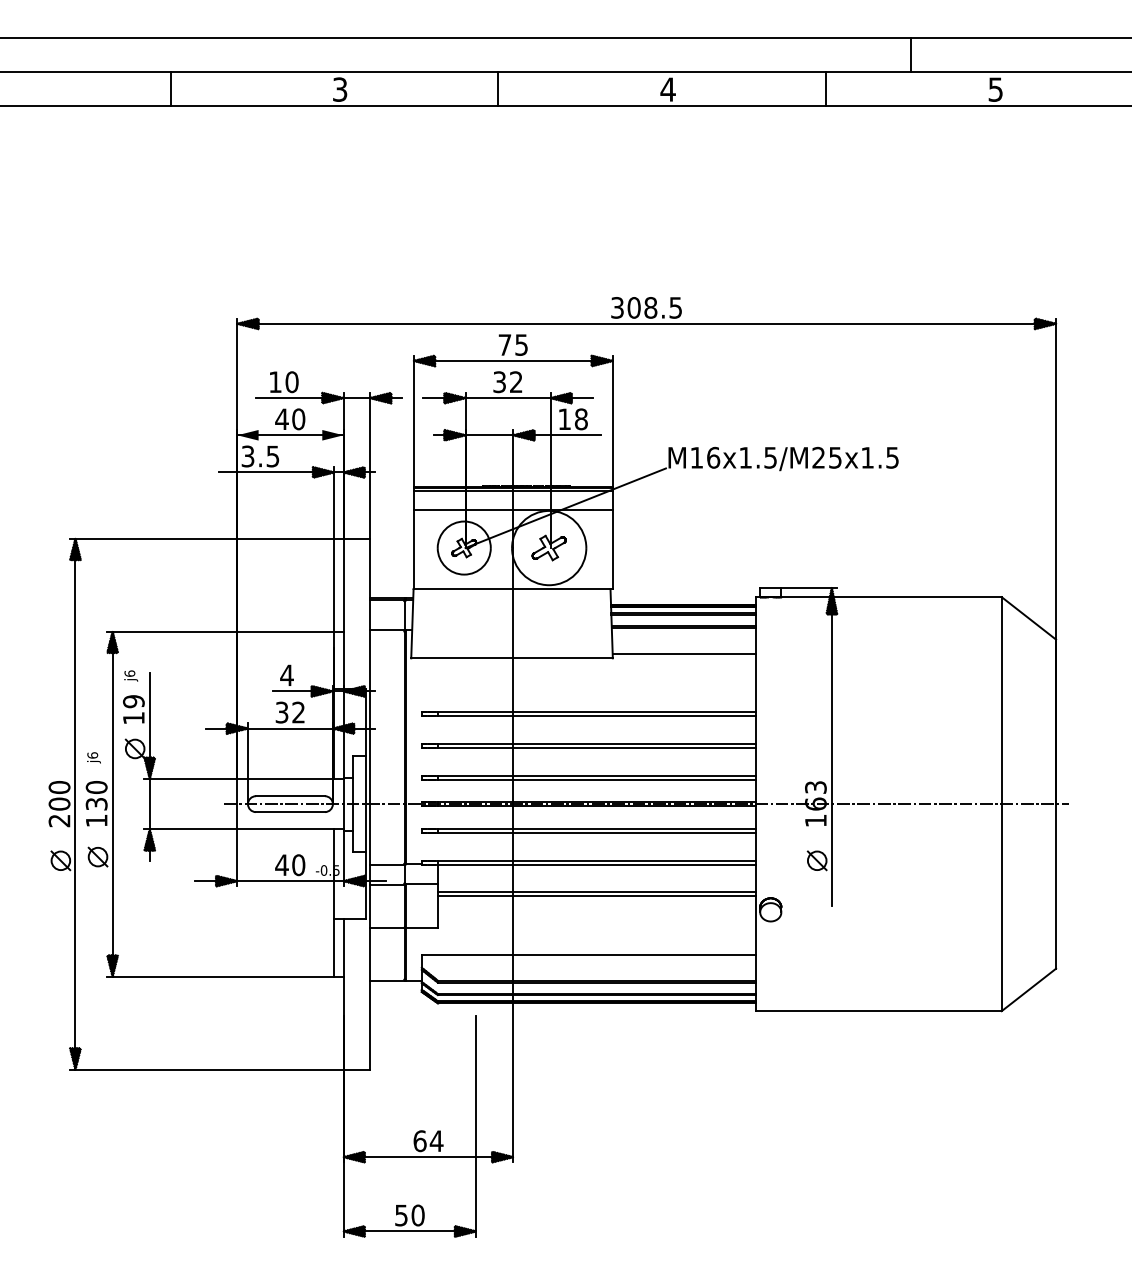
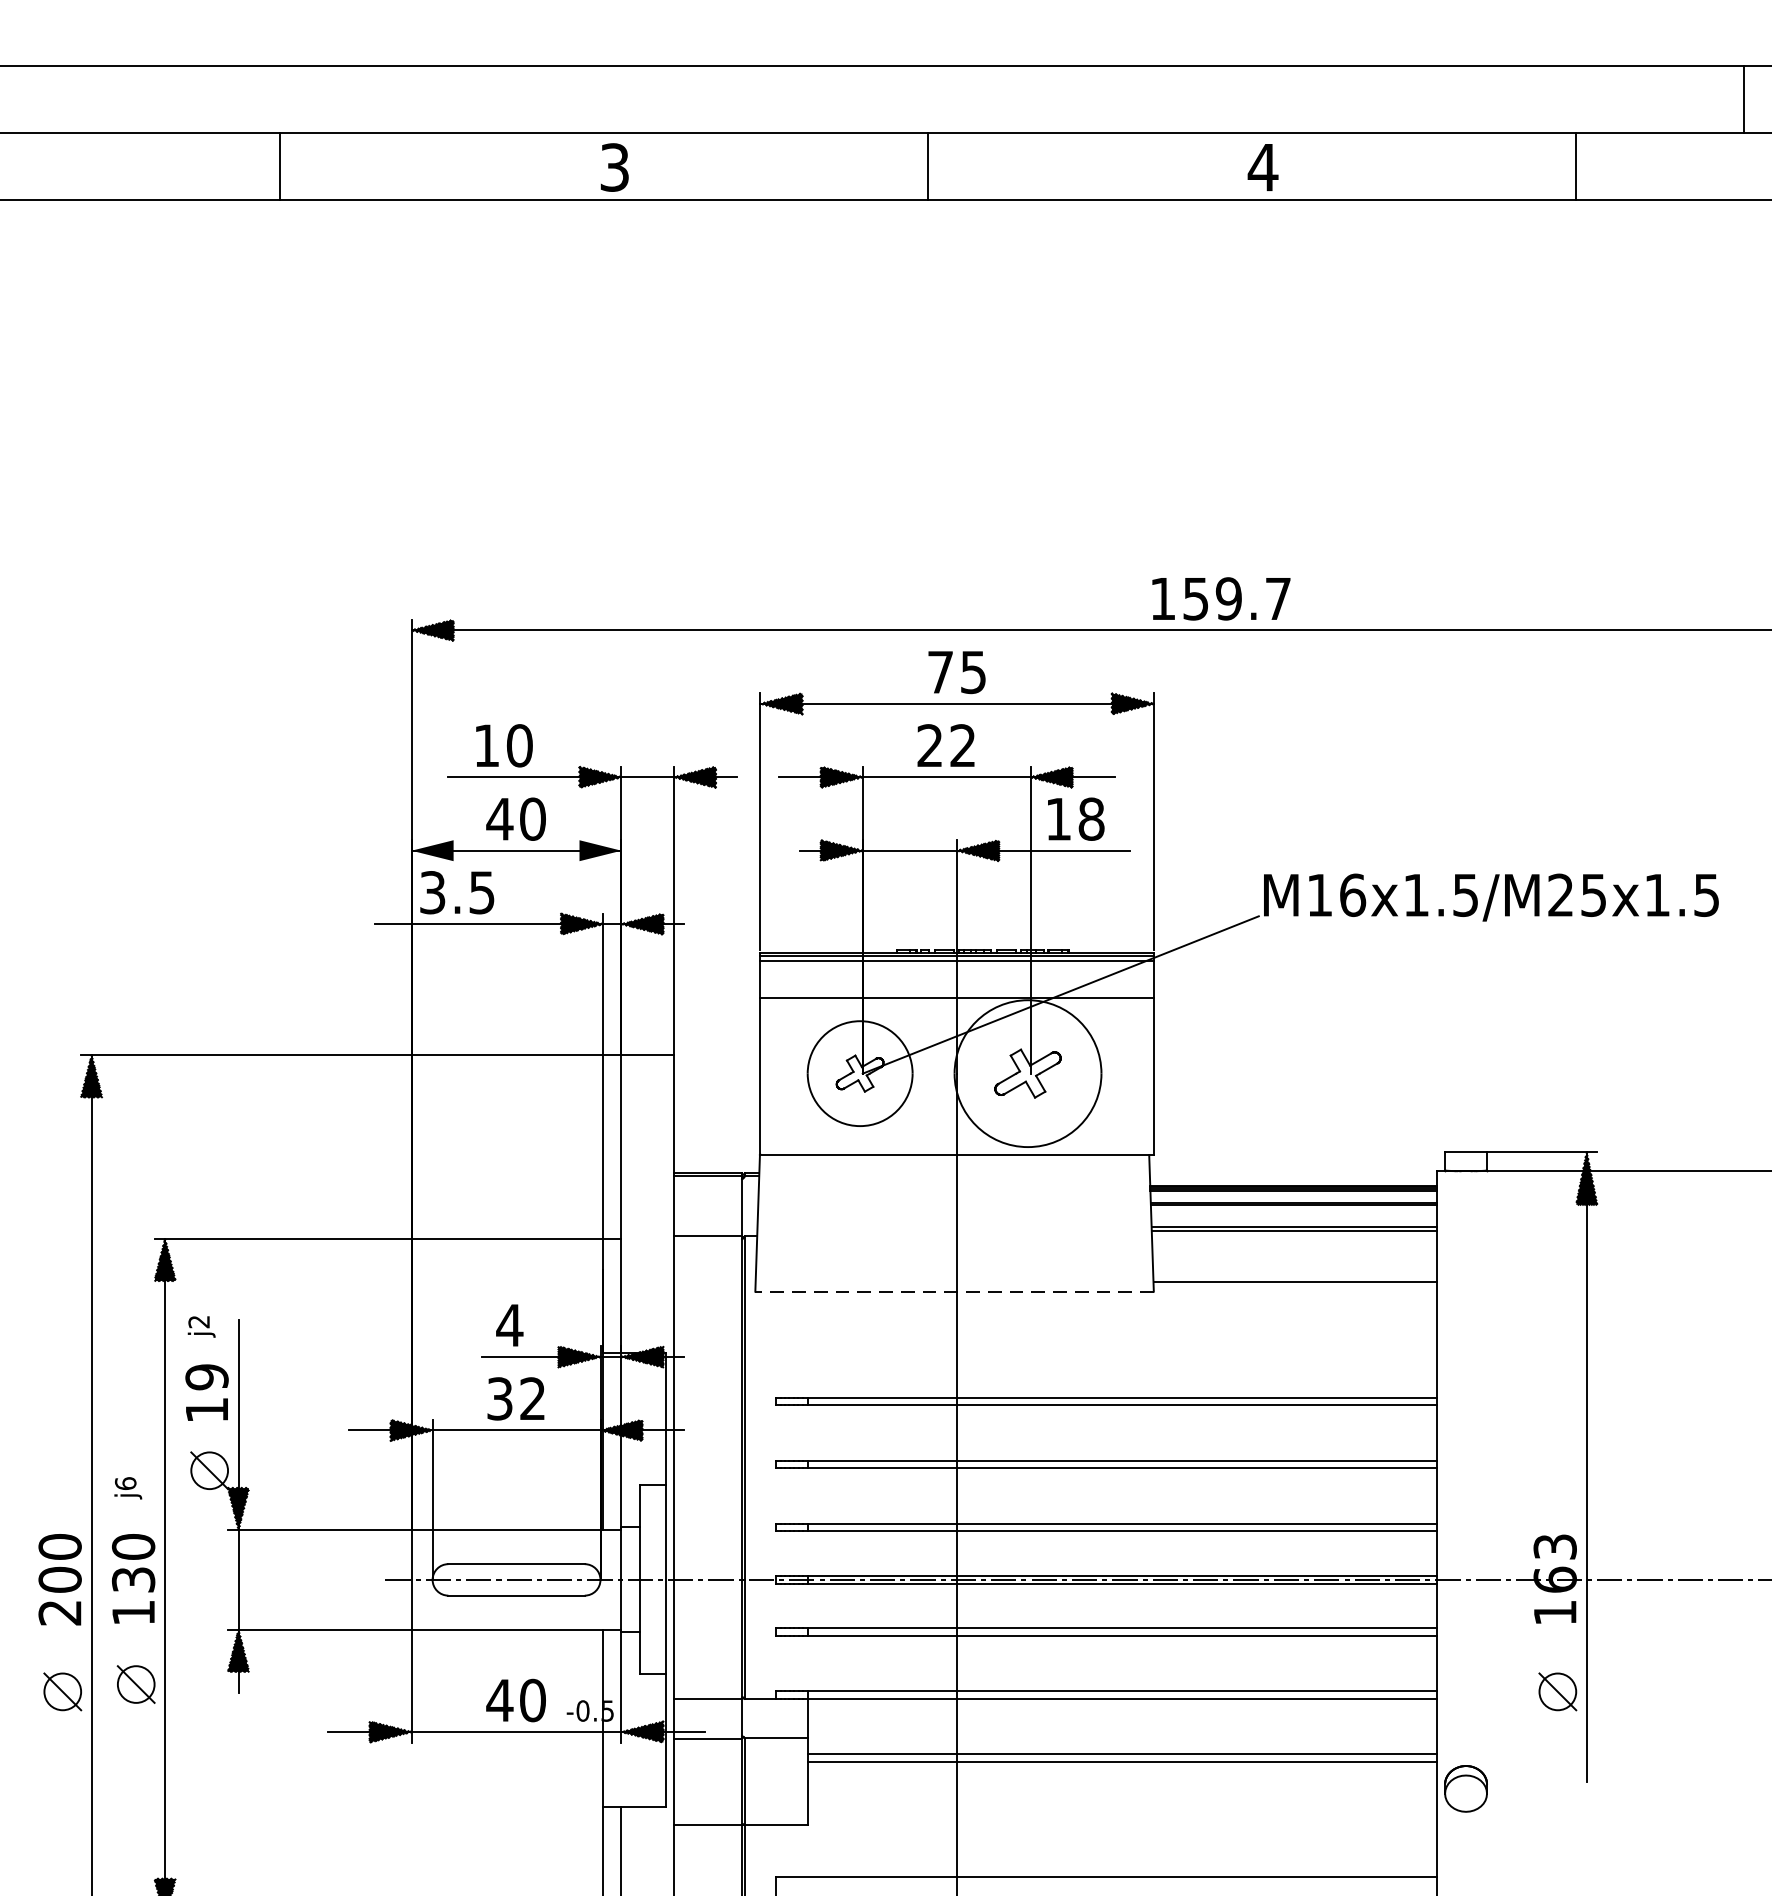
text: (646, 307) -> (1220, 598), 308.5 -> 159.7
text: (499, 382) -> (929, 746), 32 -> 22
line: (512, 658) -> (955, 1291), solid -> dashed
text: (129, 673) -> (198, 1321), j6 -> j2

